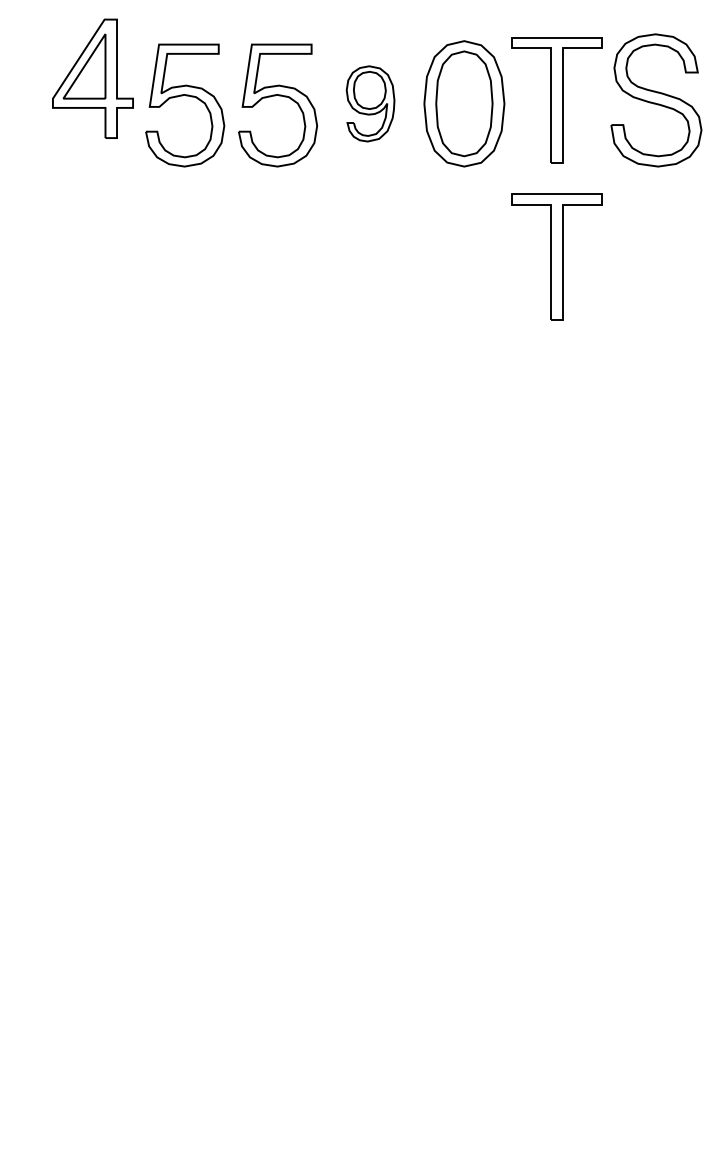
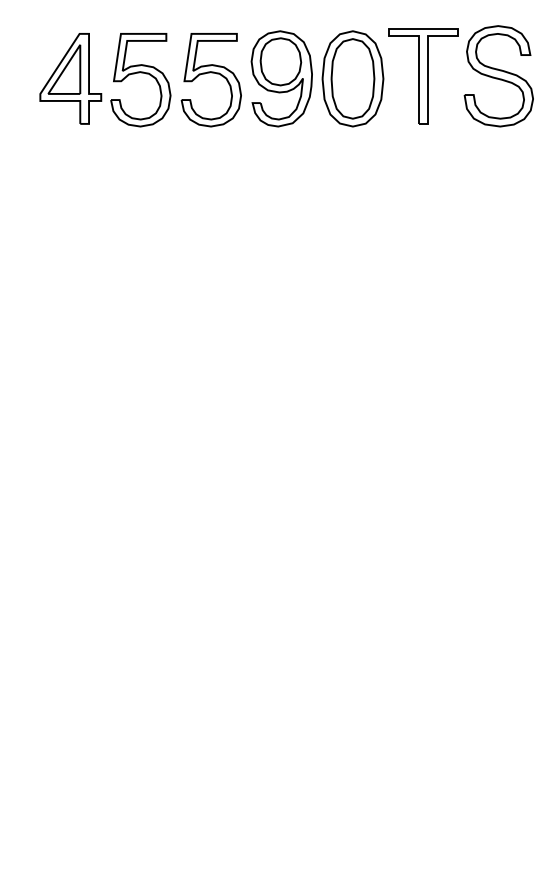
part: (92, 78) -> (70, 78), moved
part: (370, 103) -> (281, 78), size x1.67
part: (557, 257) -> (423, 195), removed

